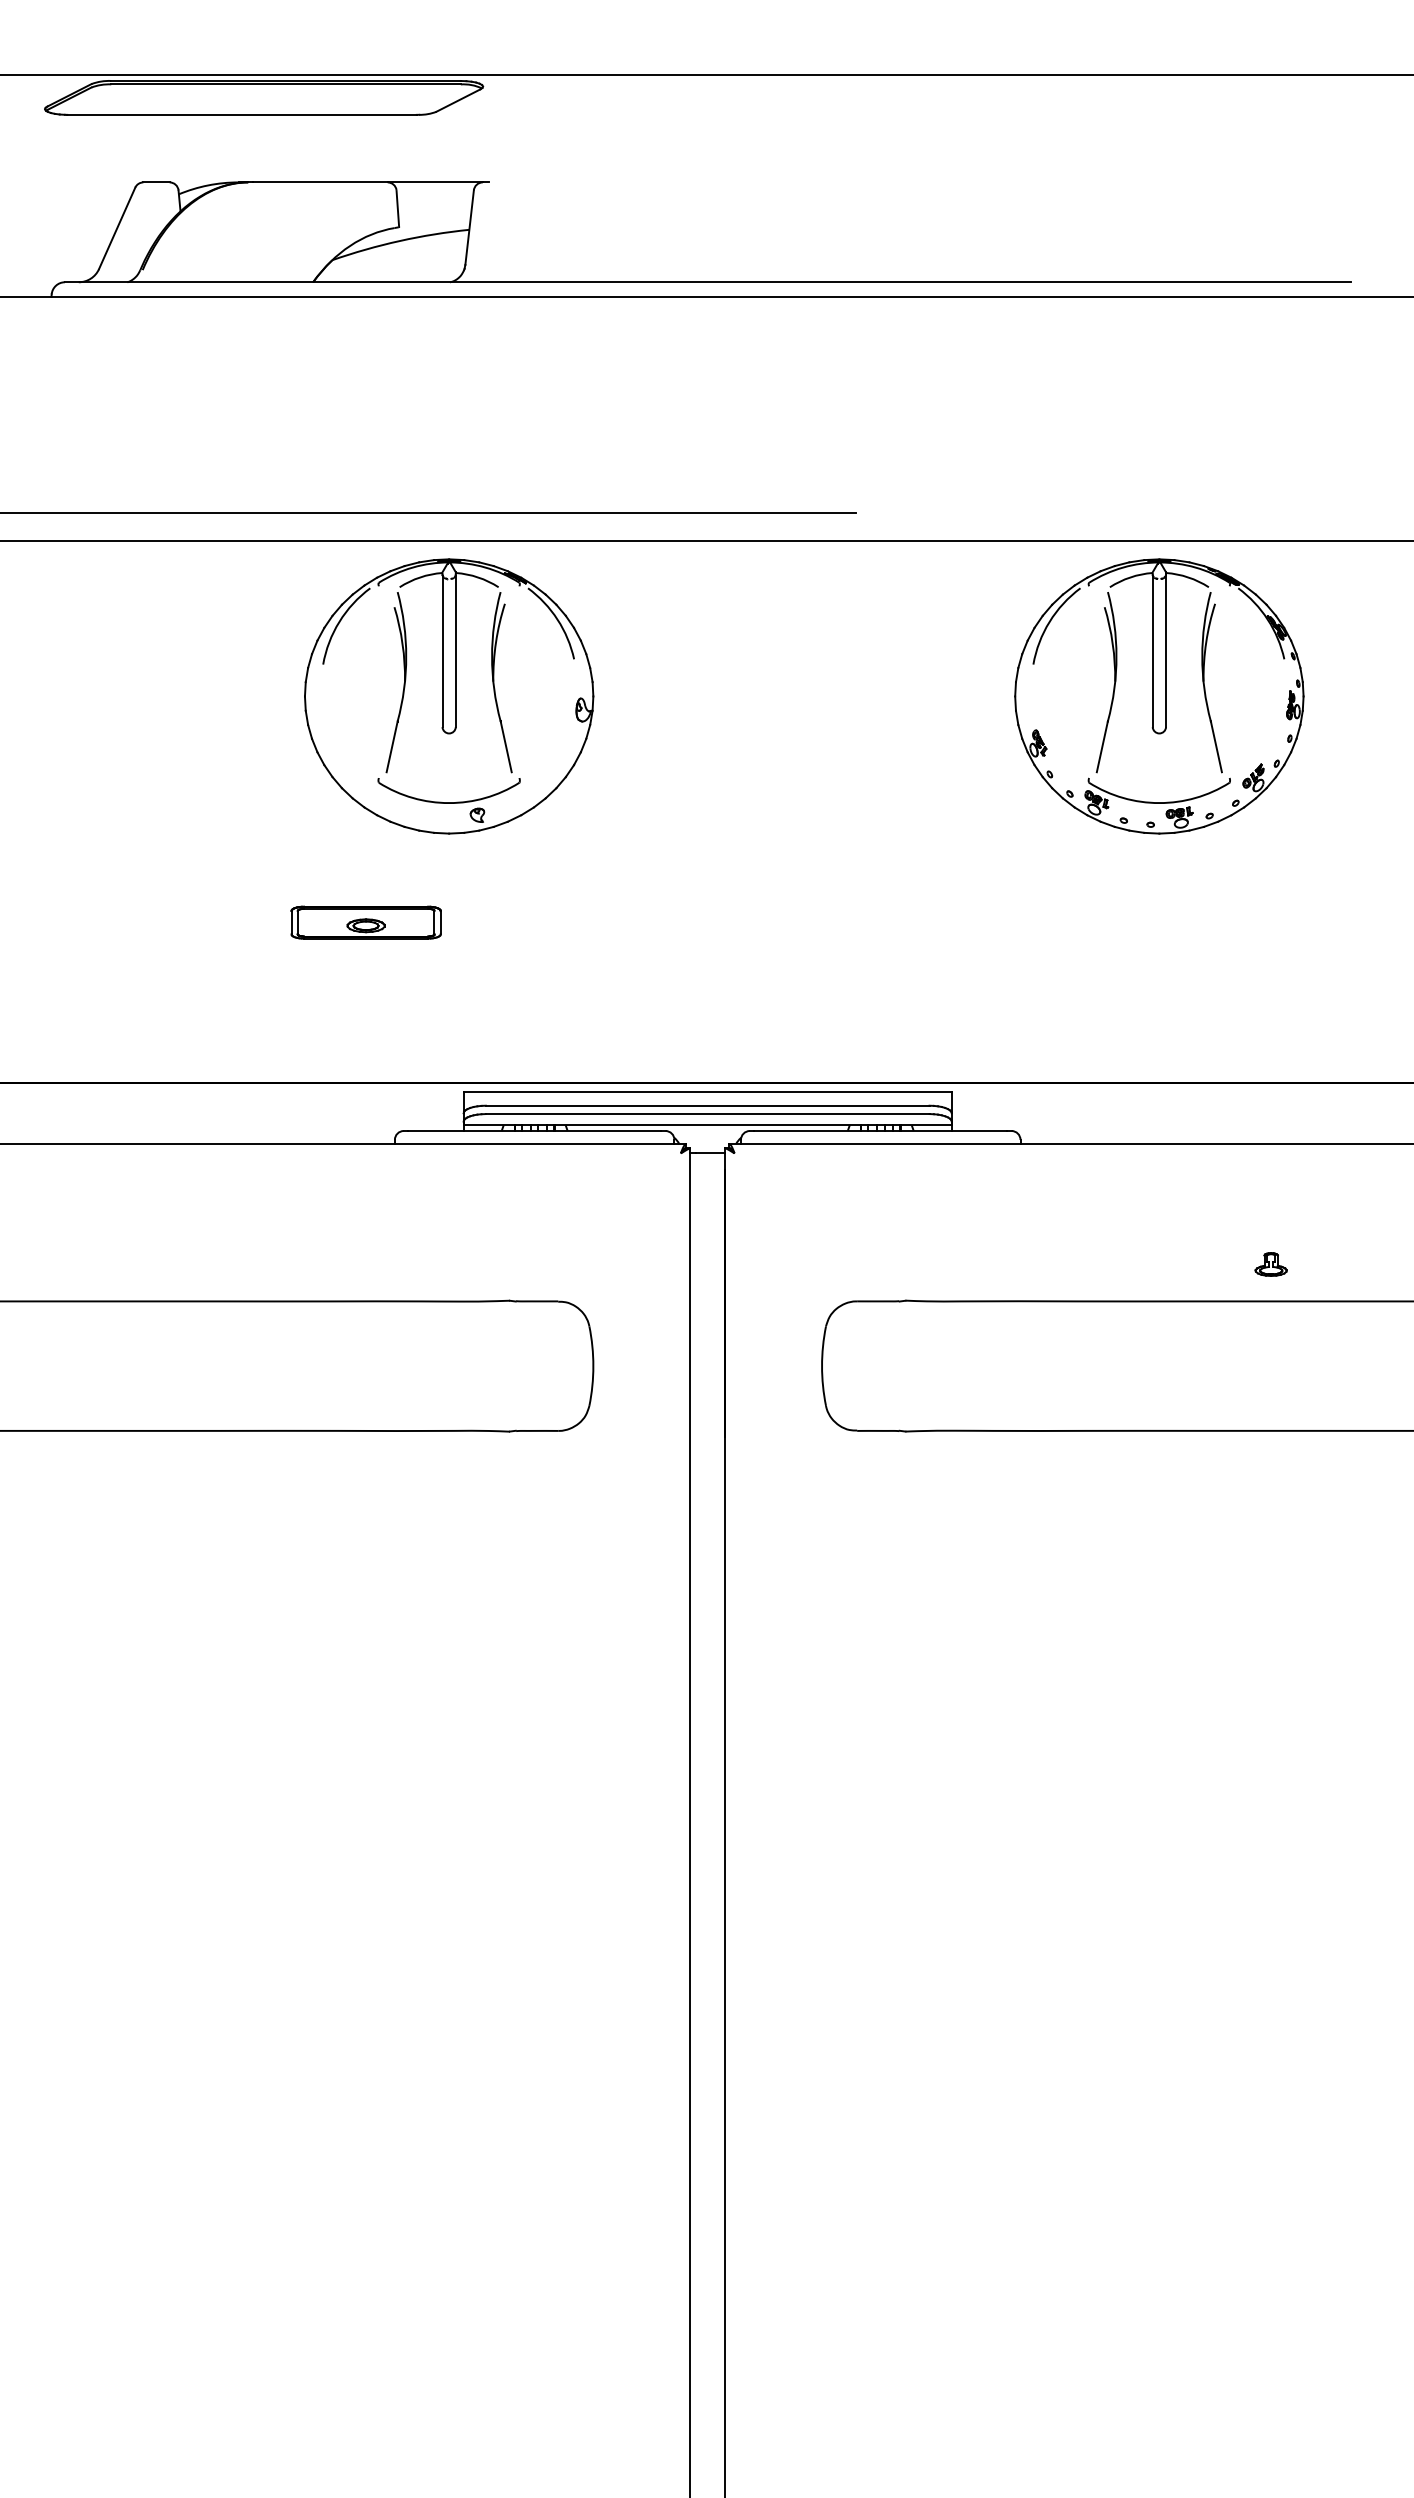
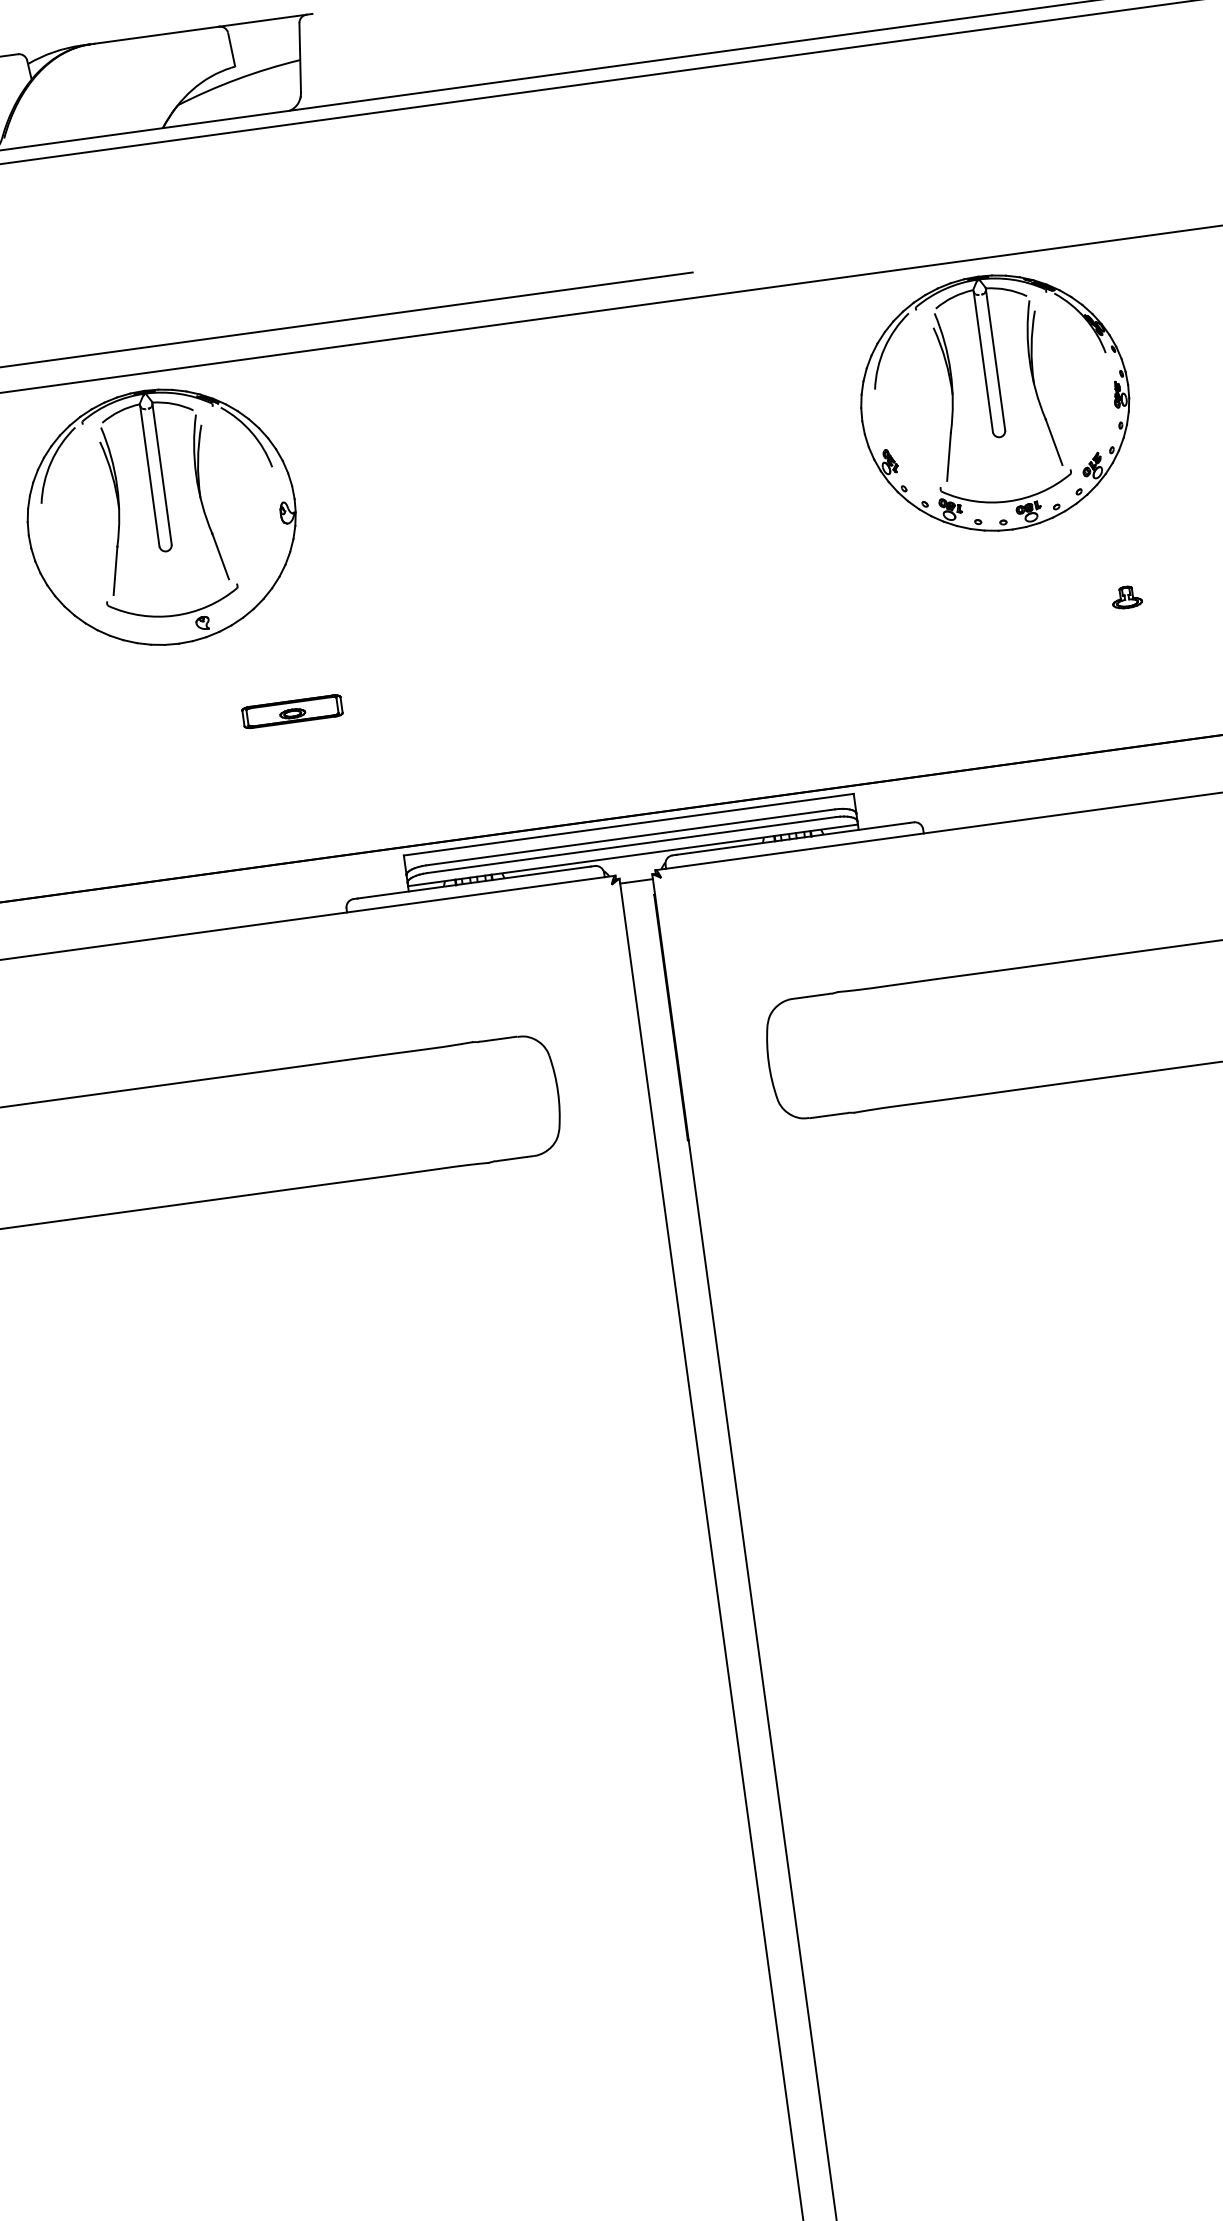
part: (449, 696) -> (162, 517), moved
part: (365, 922) -> (291, 711), size x0.71
part: (1270, 1264) -> (1126, 597), moved

